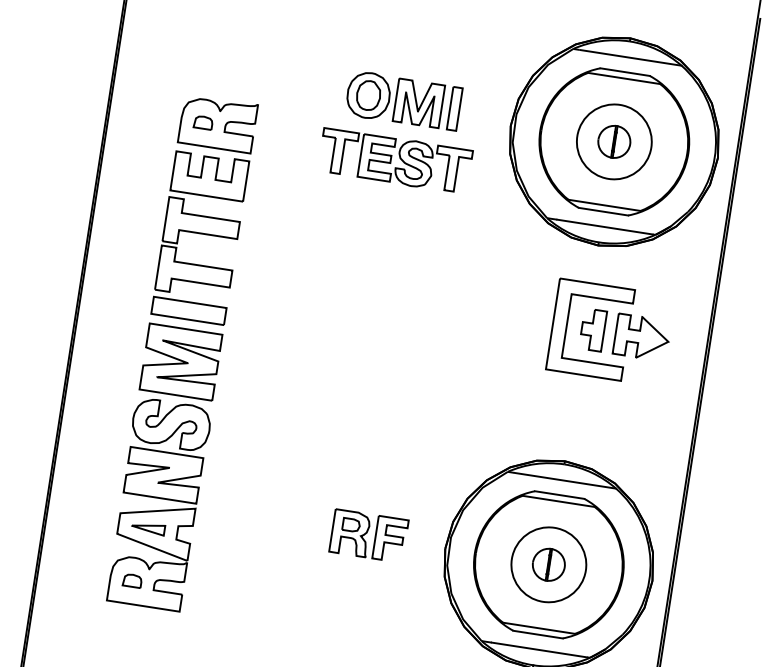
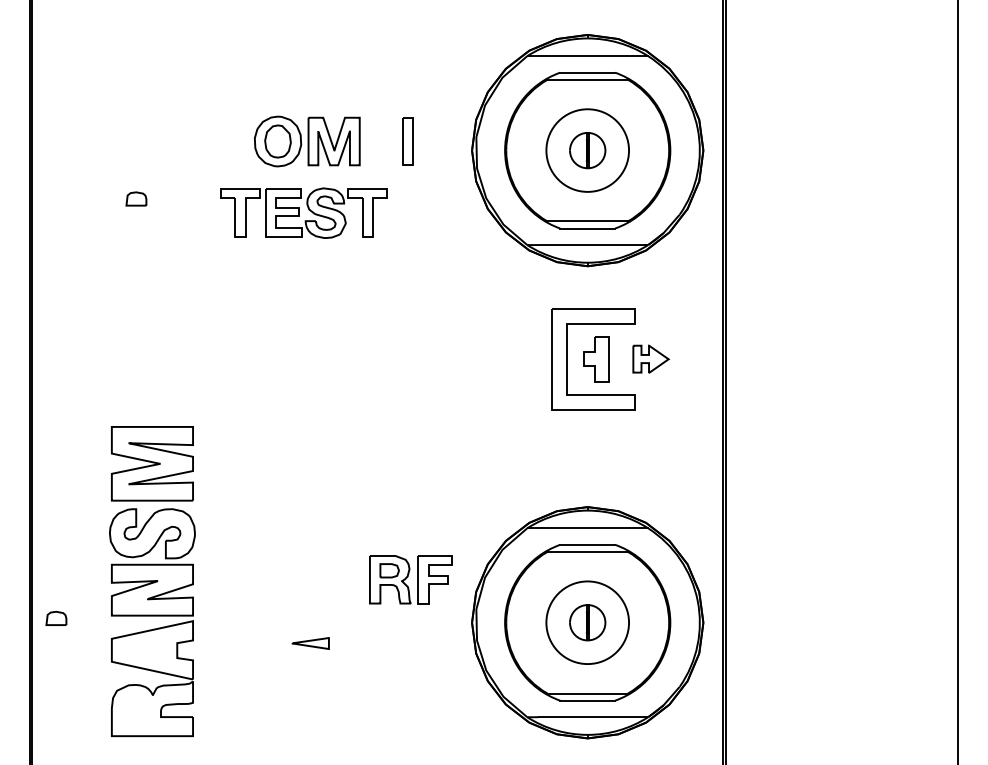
part: (395, 99) -> (307, 141), moved
part: (394, 160) -> (303, 212), moved
part: (203, 215) -> (152, 300), removed
part: (641, 336) -> (650, 358), size x0.6
part: (148, 528) -> (310, 643), moved
part: (368, 535) -> (410, 579), moved
part: (132, 579) -> (56, 617), moved

